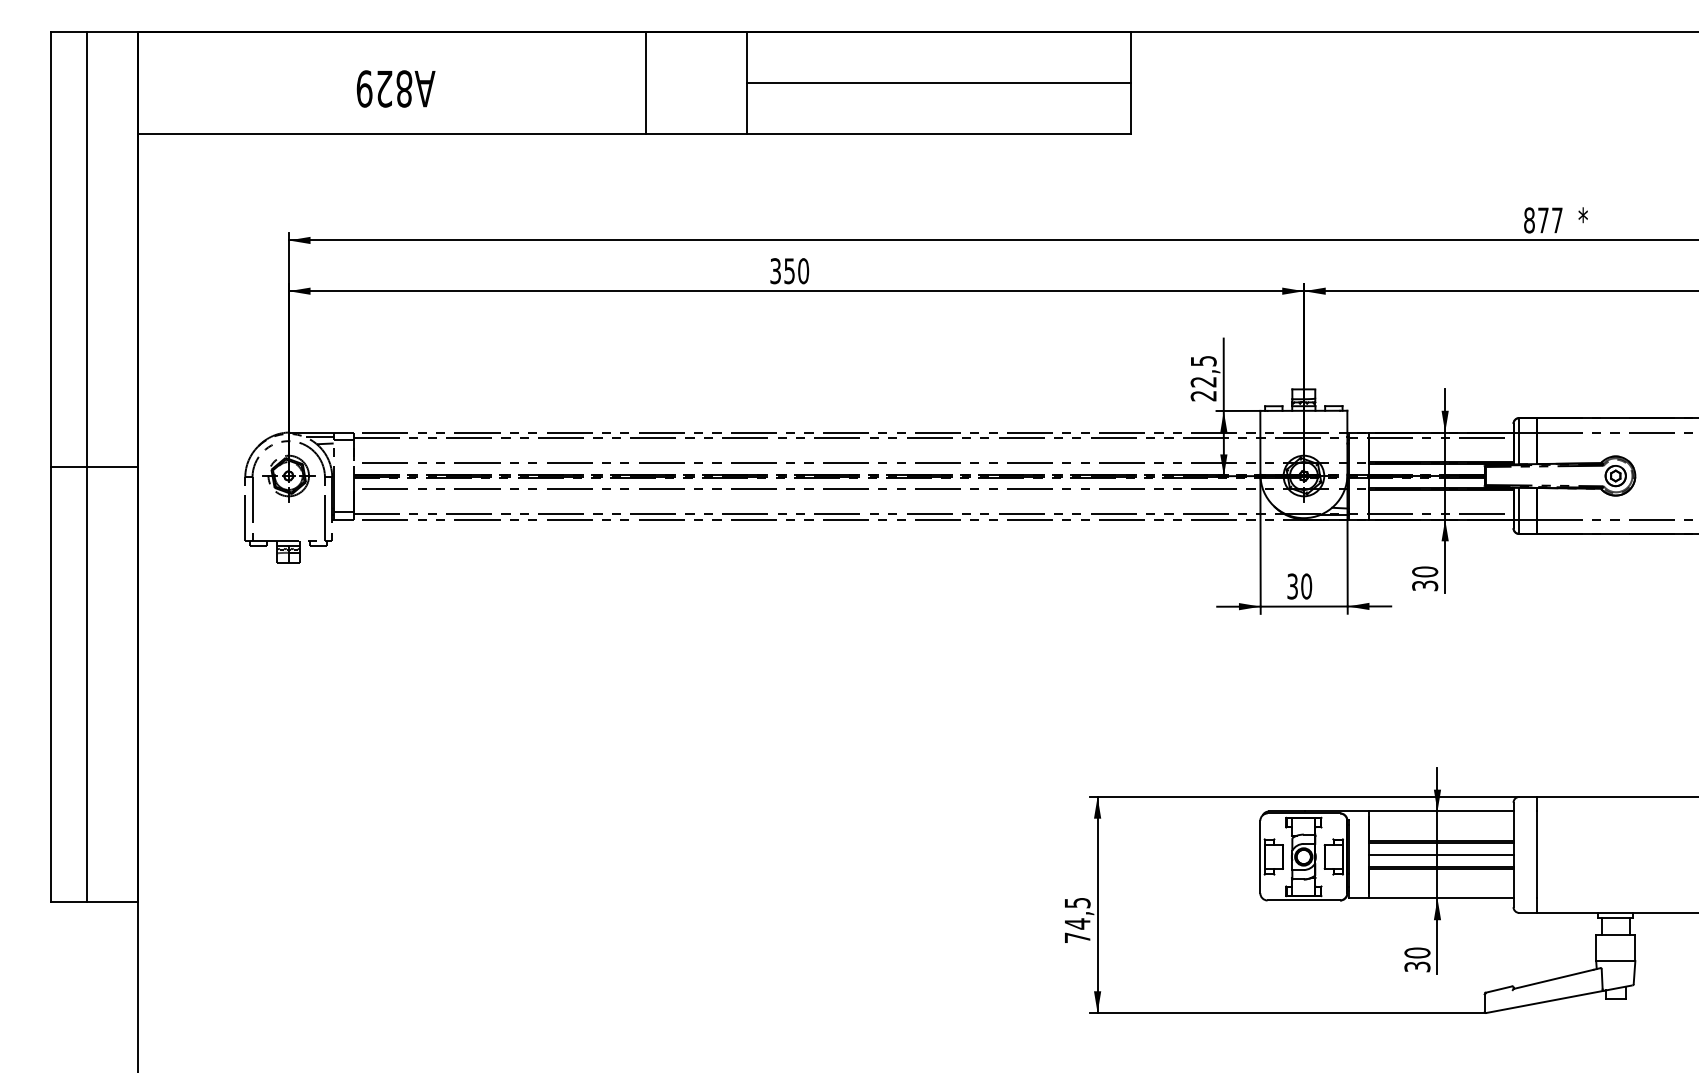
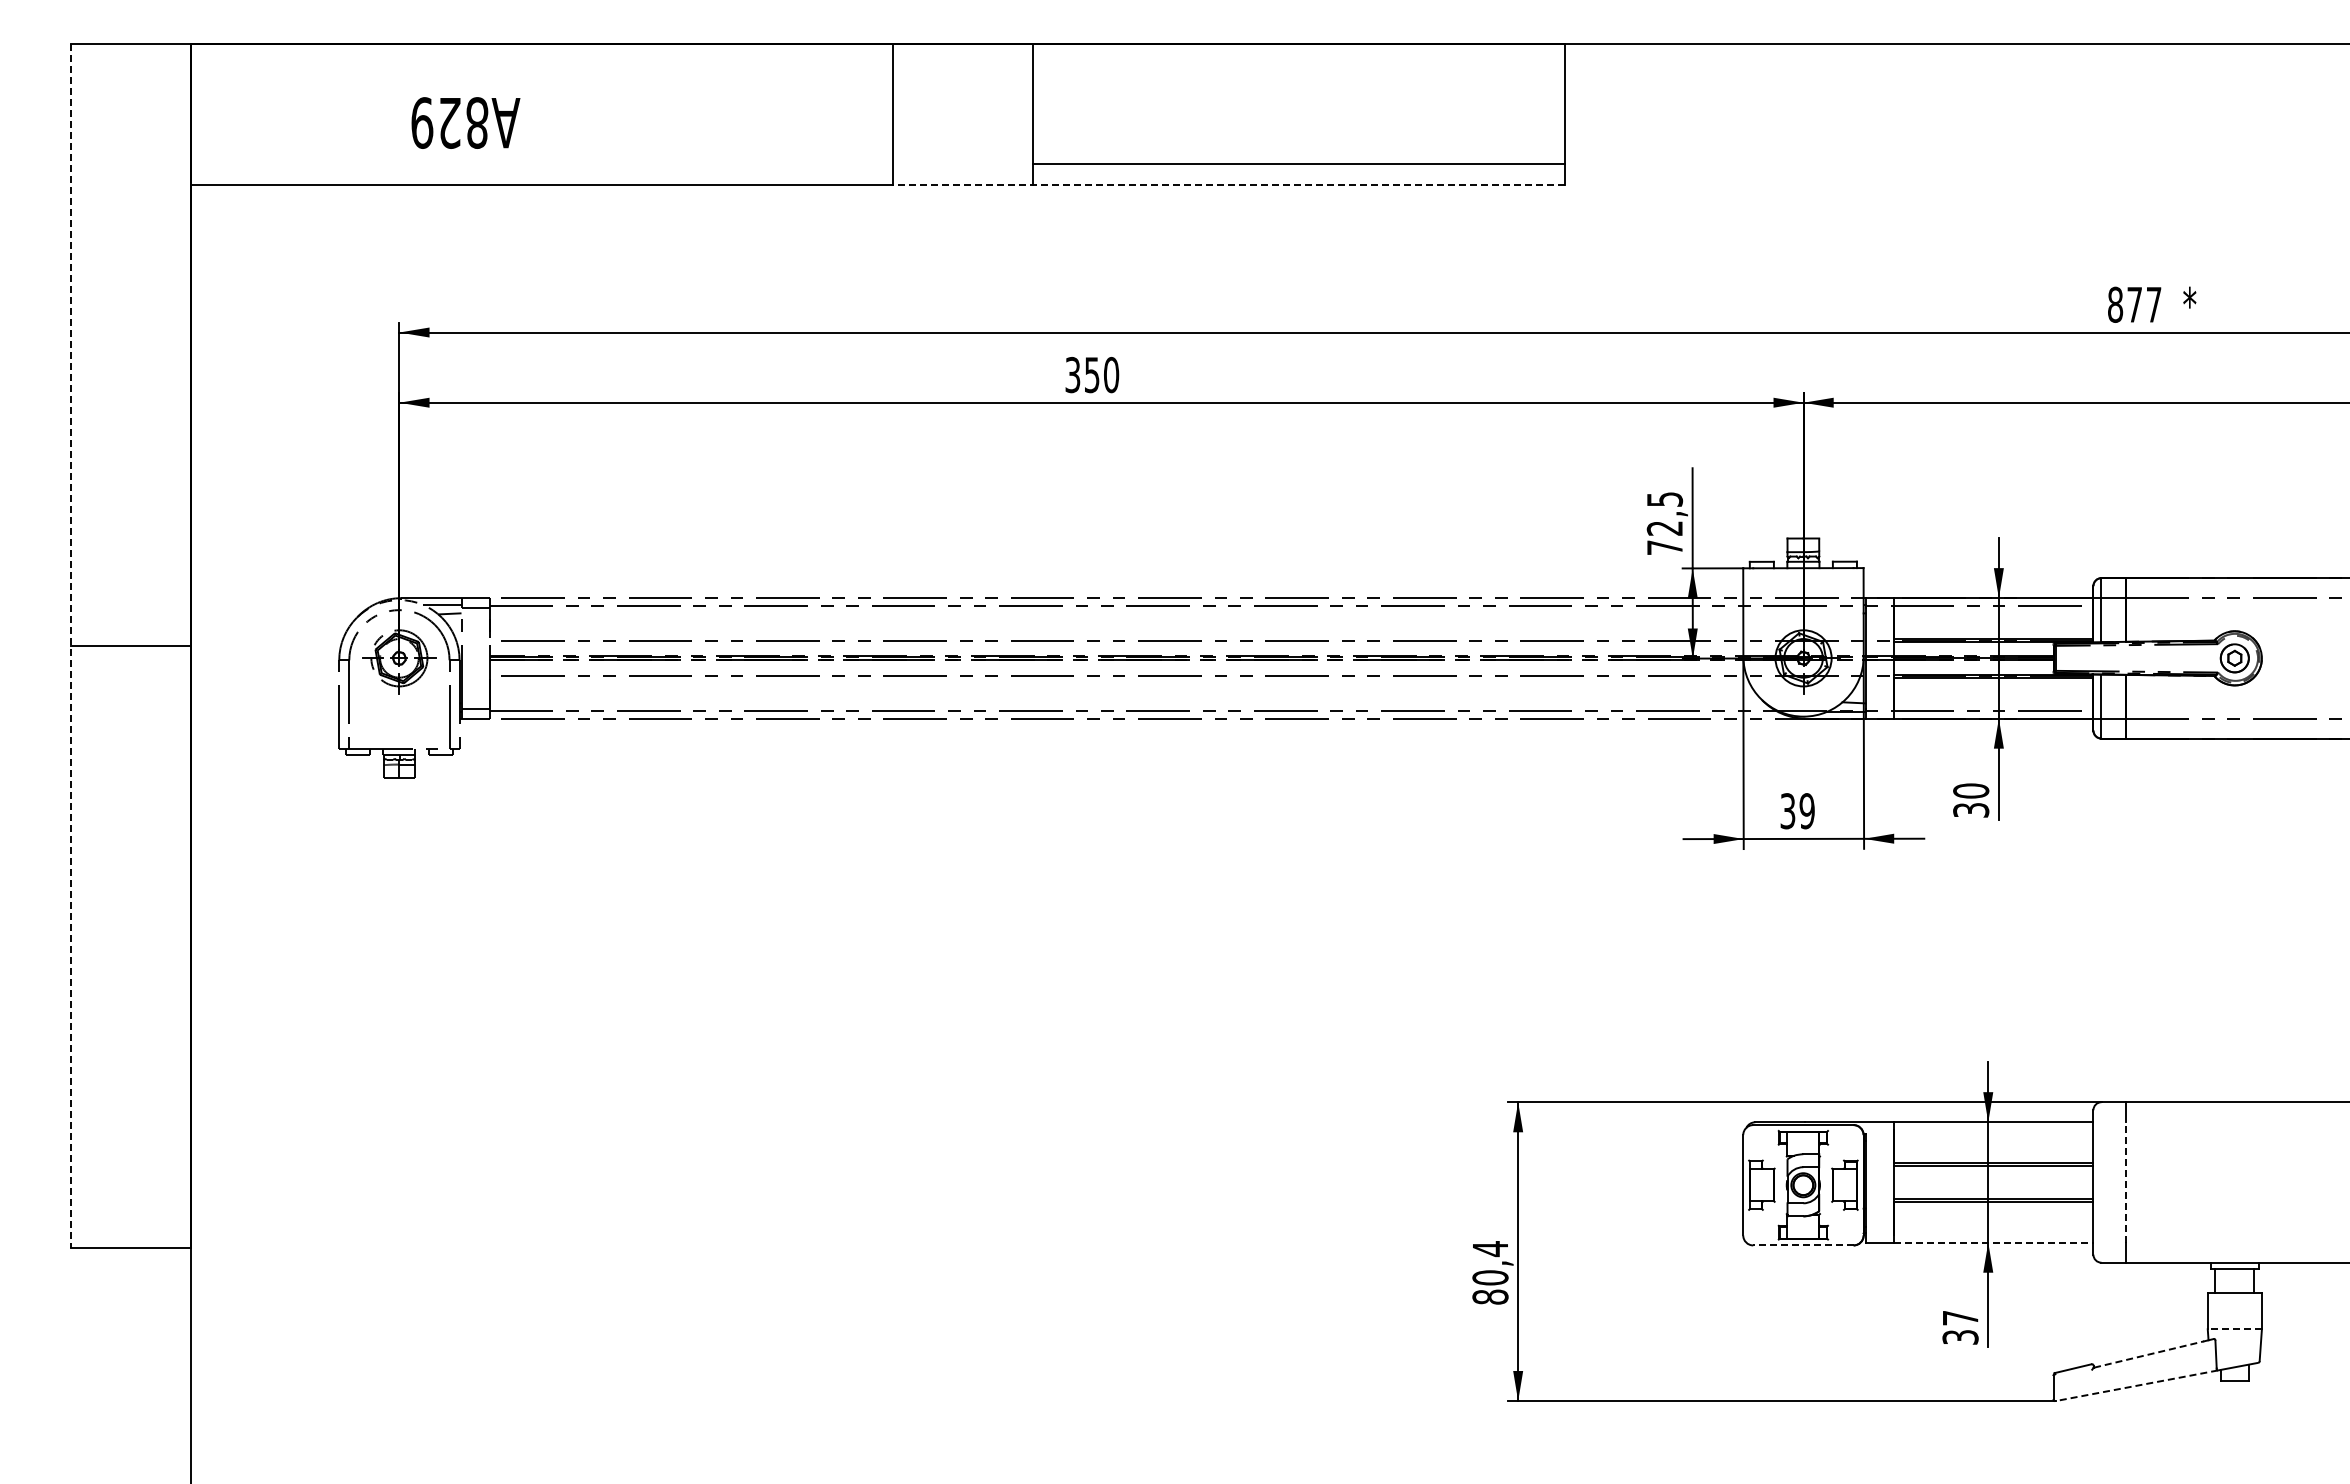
line: (938, 82) -> (1298, 164), moved
text: (395, 88) -> (465, 122), moved
line: (888, 133) -> (1228, 184), solid -> dashed
text: (1203, 395) -> (1664, 547), 22,5 -> 72,5
line: (87, 466) -> (120, 645), removed
line: (50, 467) -> (70, 646), solid -> dashed
text: (1306, 586) -> (1806, 811), 30 -> 39
line: (1441, 854) -> (1993, 1182), removed
line: (1536, 854) -> (2125, 1181), solid -> dashed
line: (1441, 898) -> (1993, 1242), solid -> dashed
line: (1303, 900) -> (1802, 1245), solid -> dashed
text: (1077, 920) -> (1490, 1272), 74,5 -> 80,4
text: (1417, 952) -> (1960, 1317), 30 -> 37
line: (1615, 961) -> (2234, 1329), solid -> dashed
line: (1554, 979) -> (2149, 1354), solid -> dashed
line: (1544, 1001) -> (2136, 1385), solid -> dashed

